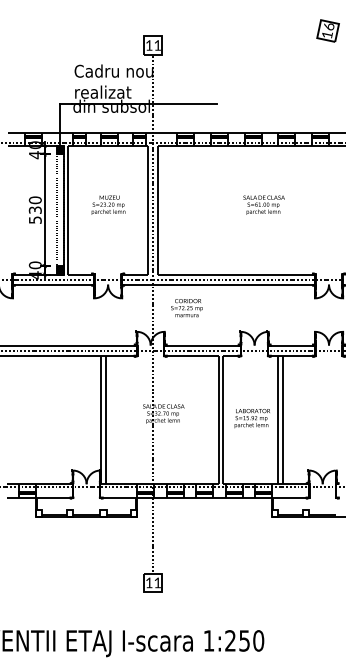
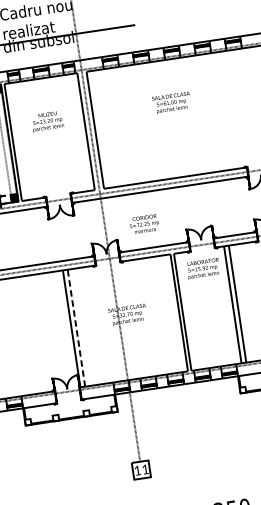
text: (108, 204) -> (47, 120), moved
text: (263, 204) -> (171, 102), moved
text: (186, 308) -> (144, 224), moved
text: (251, 418) -> (202, 268), moved
line: (106, 419) -> (76, 327), solid -> dashed

